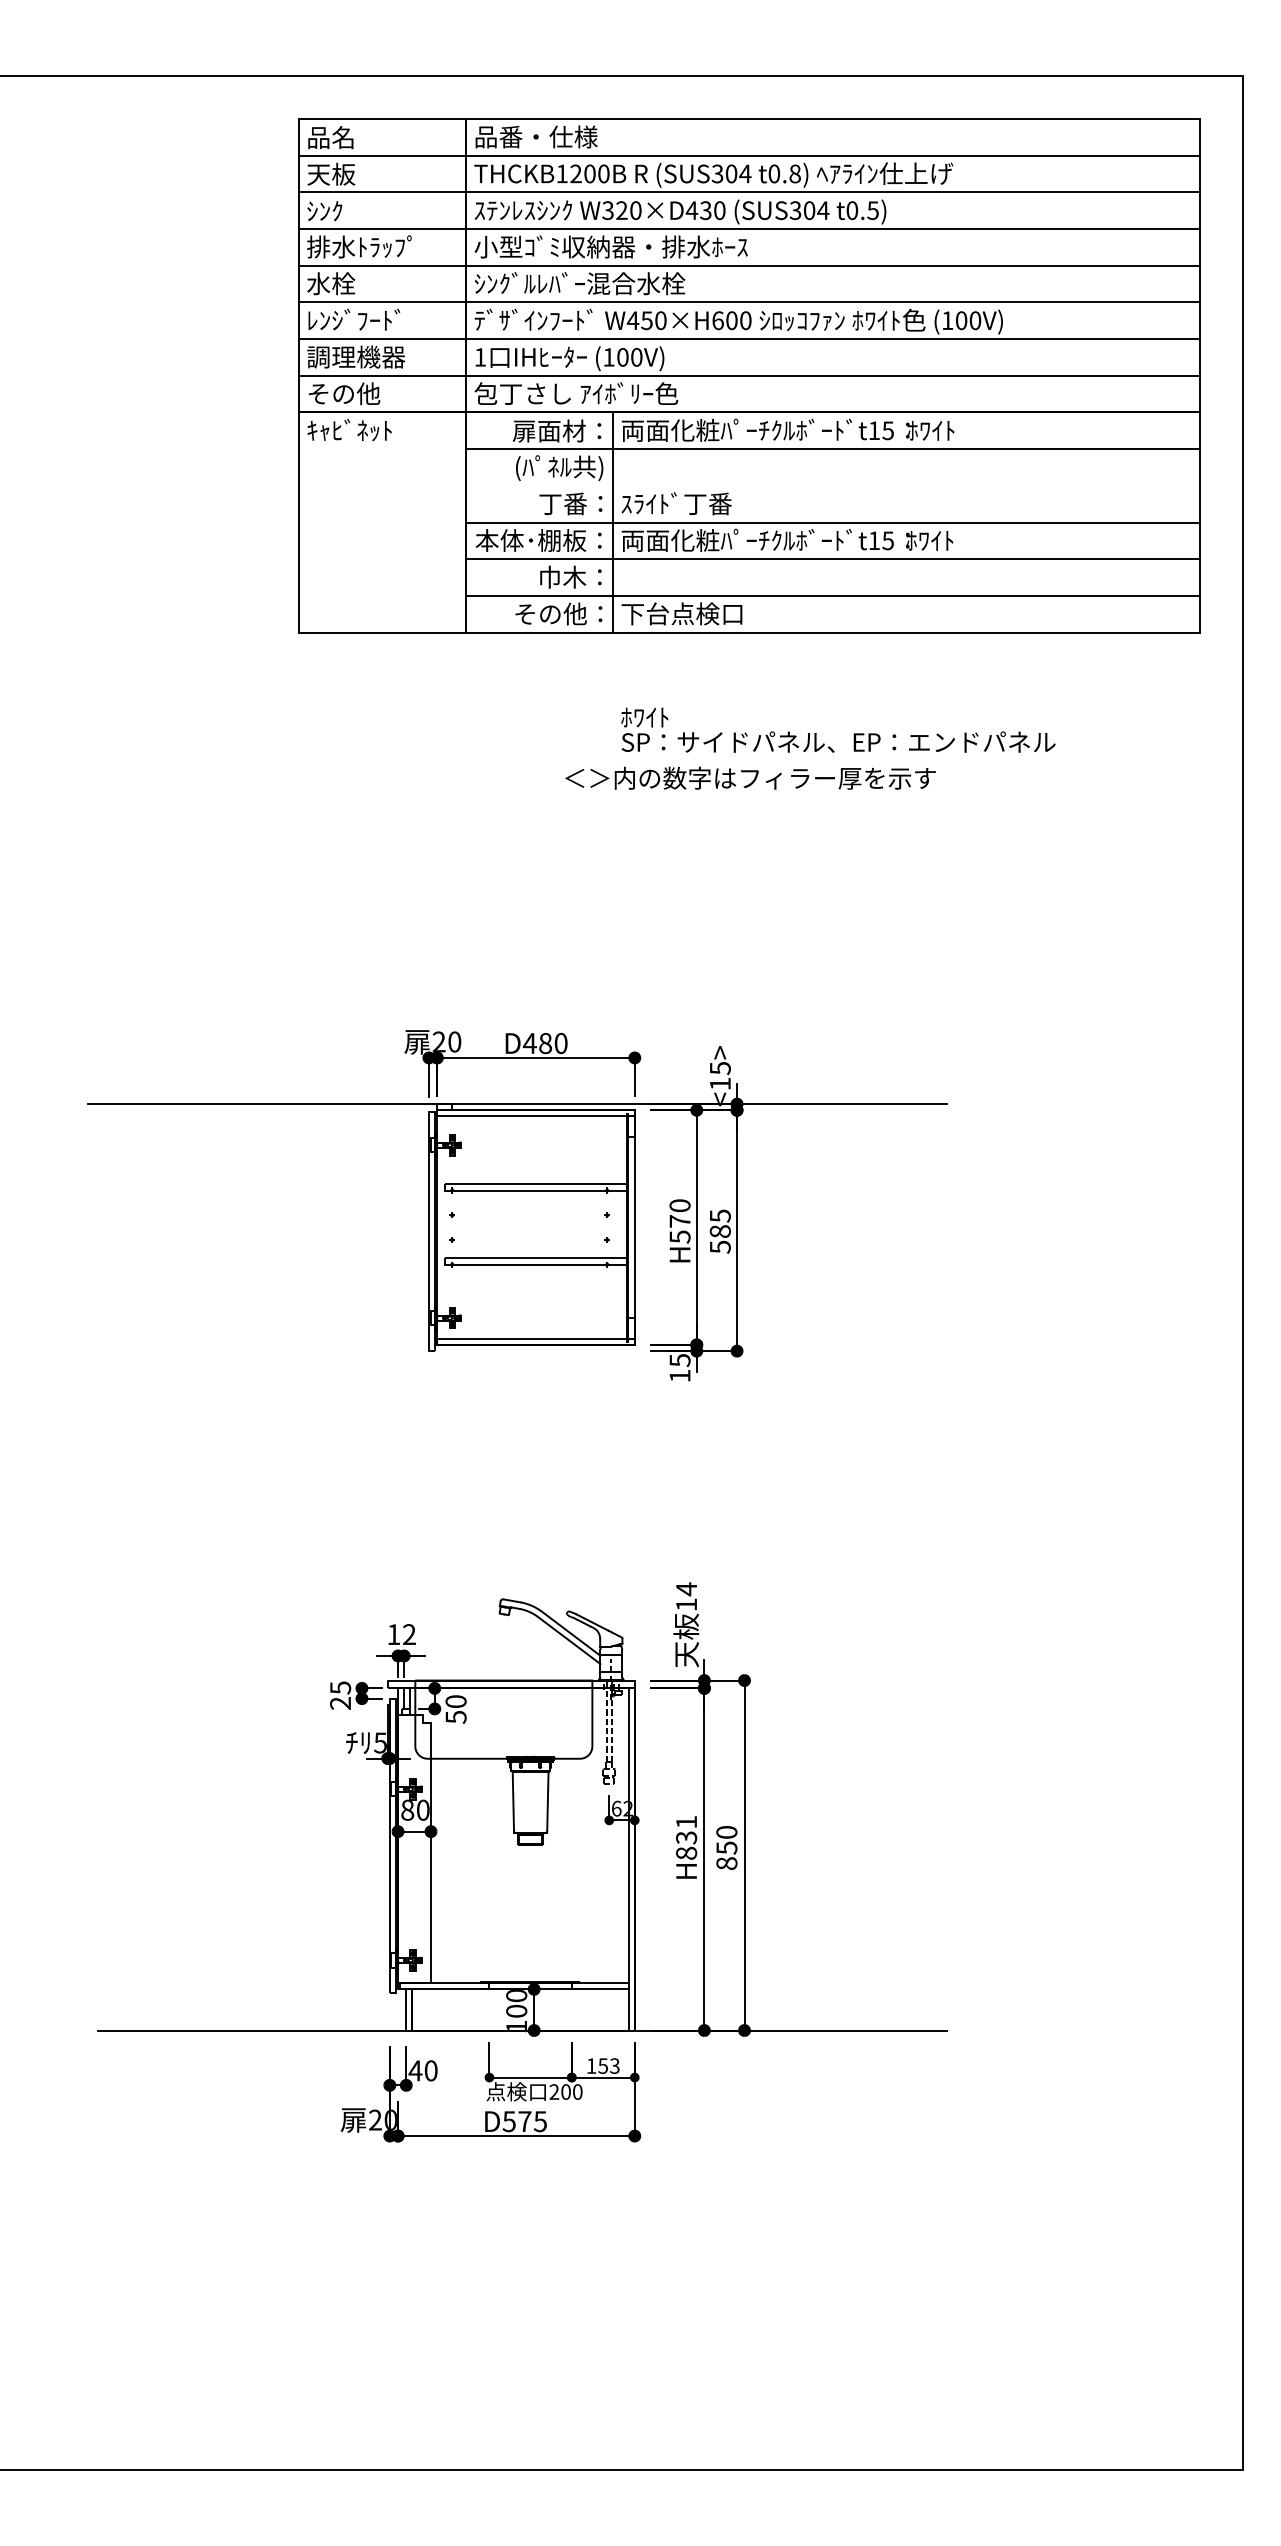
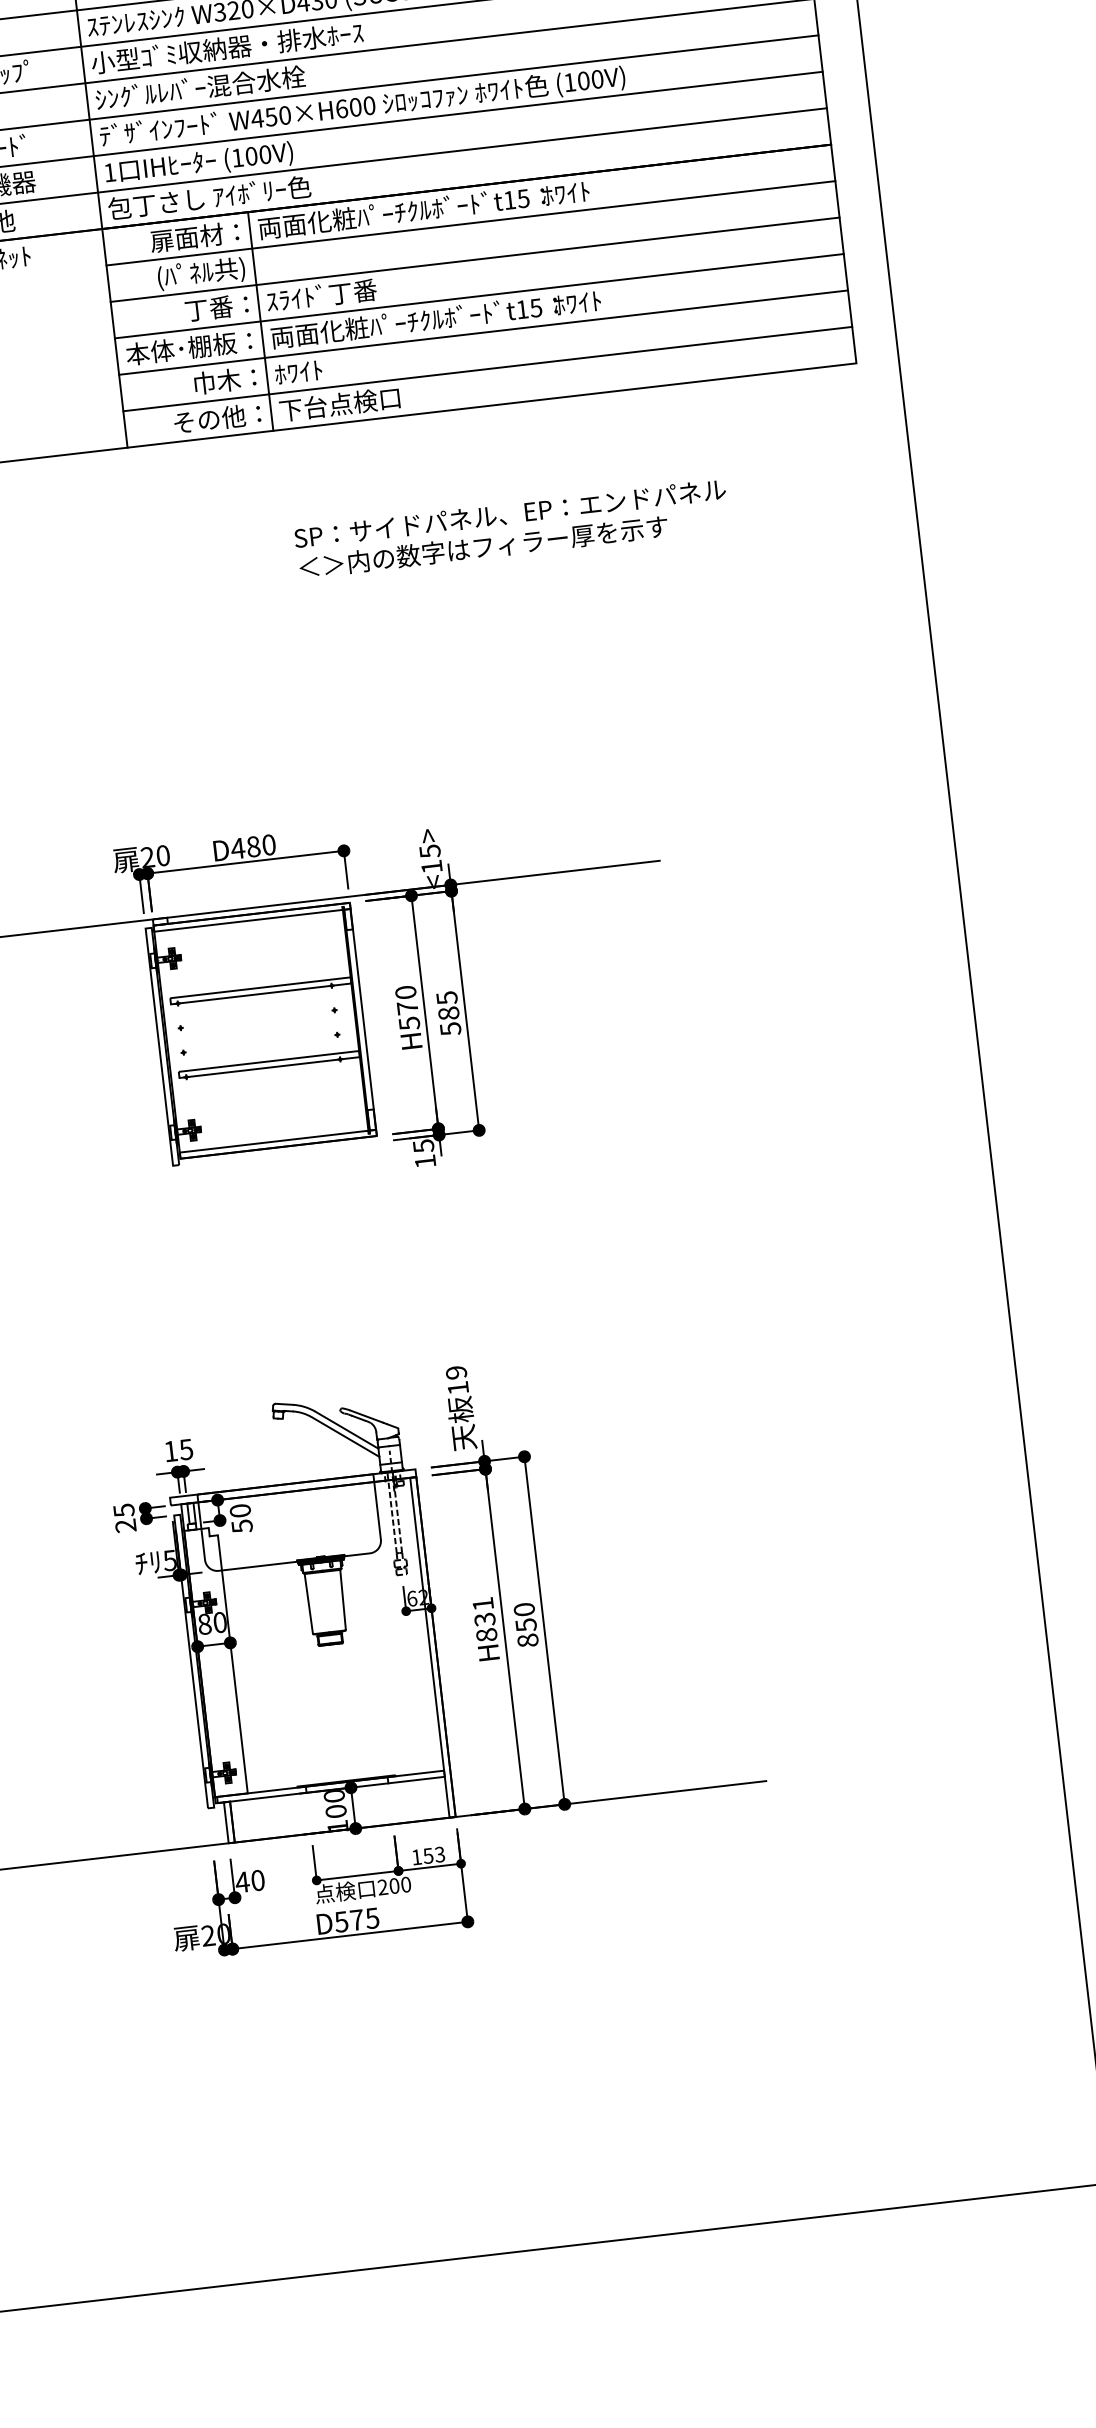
line: (832, 485) -> (474, 259), added
text: (644, 717) -> (298, 372), moved
text: (750, 777) -> (483, 546), moved
text: (686, 1589) -> (456, 1372), 14 -> 19
text: (408, 1634) -> (185, 1449), 12 -> 15

